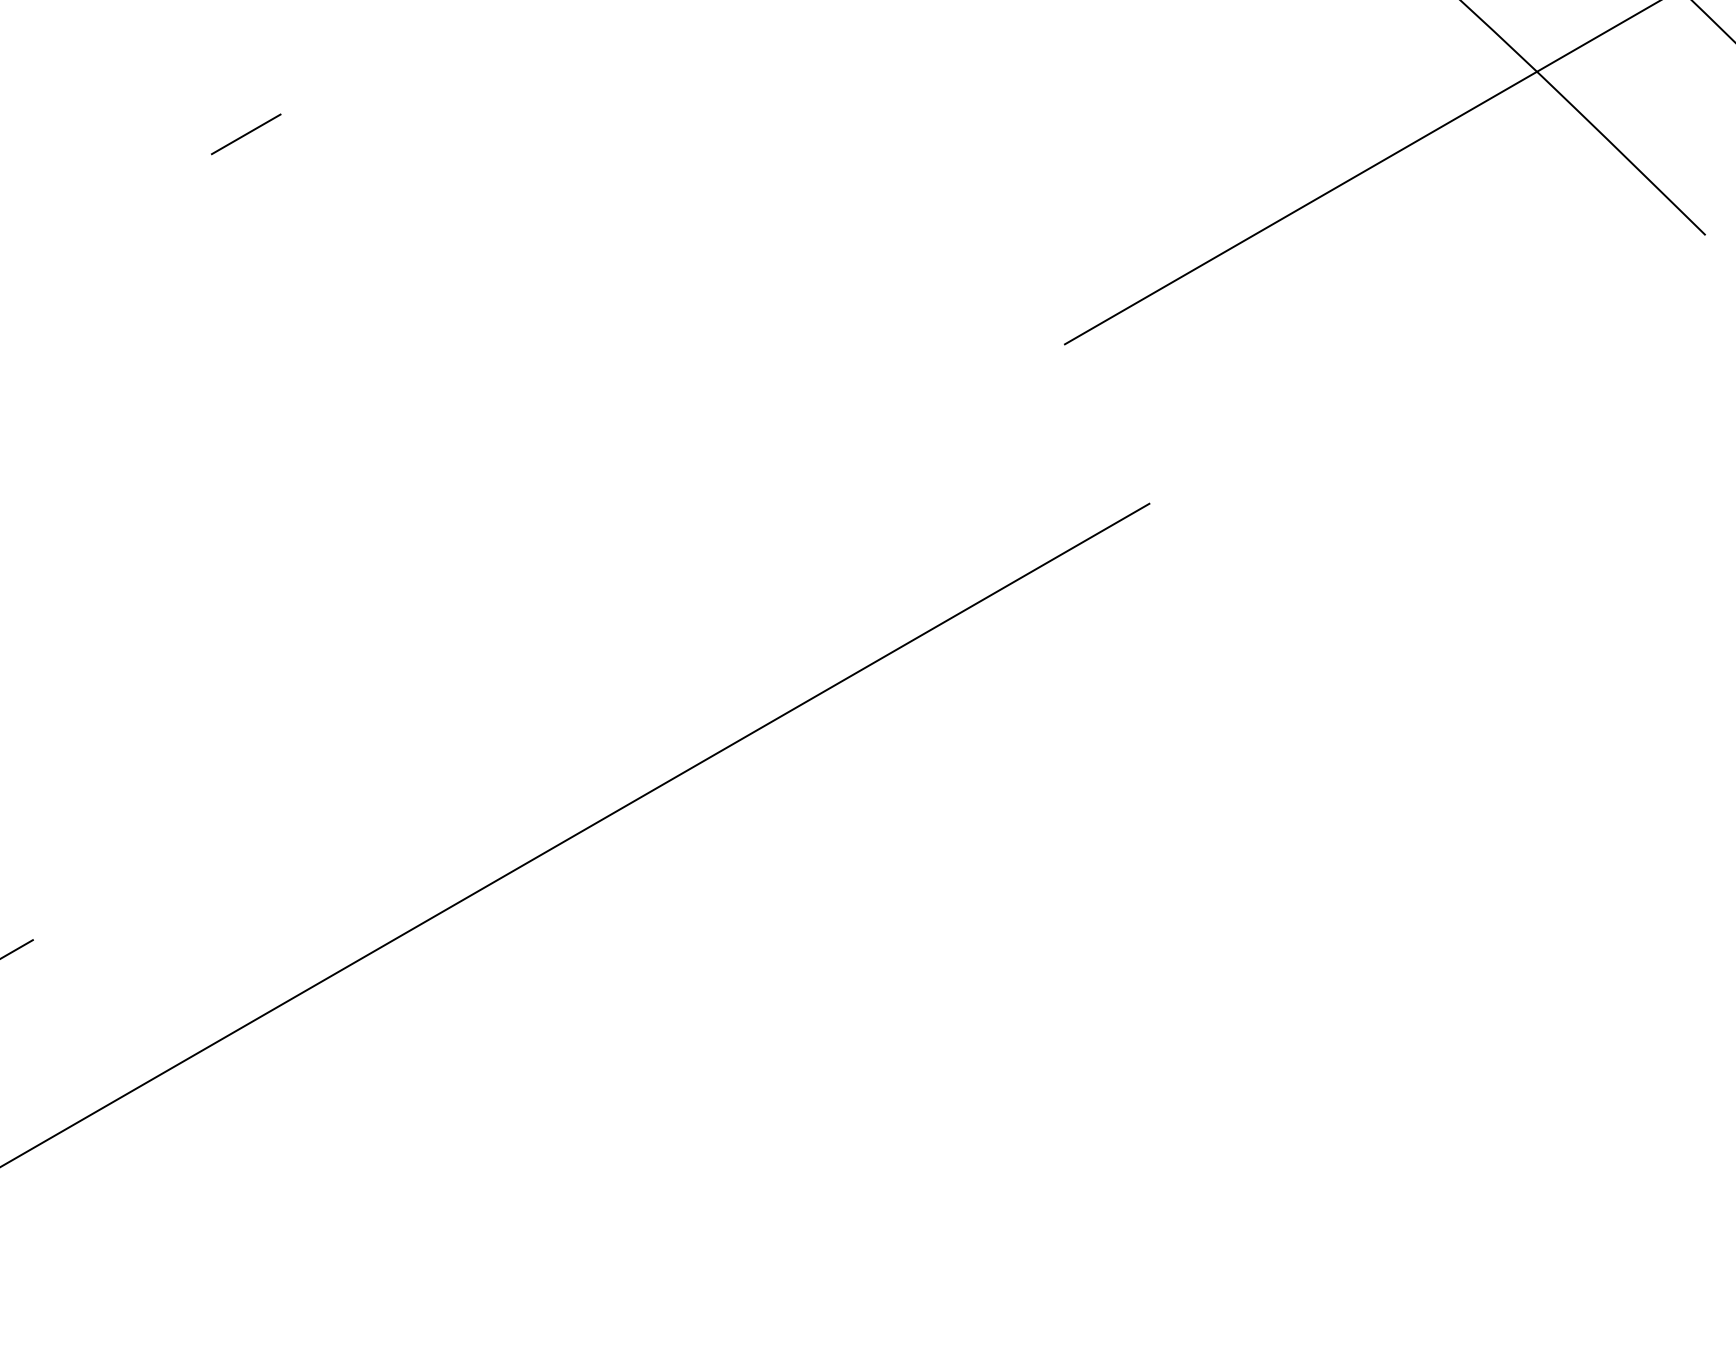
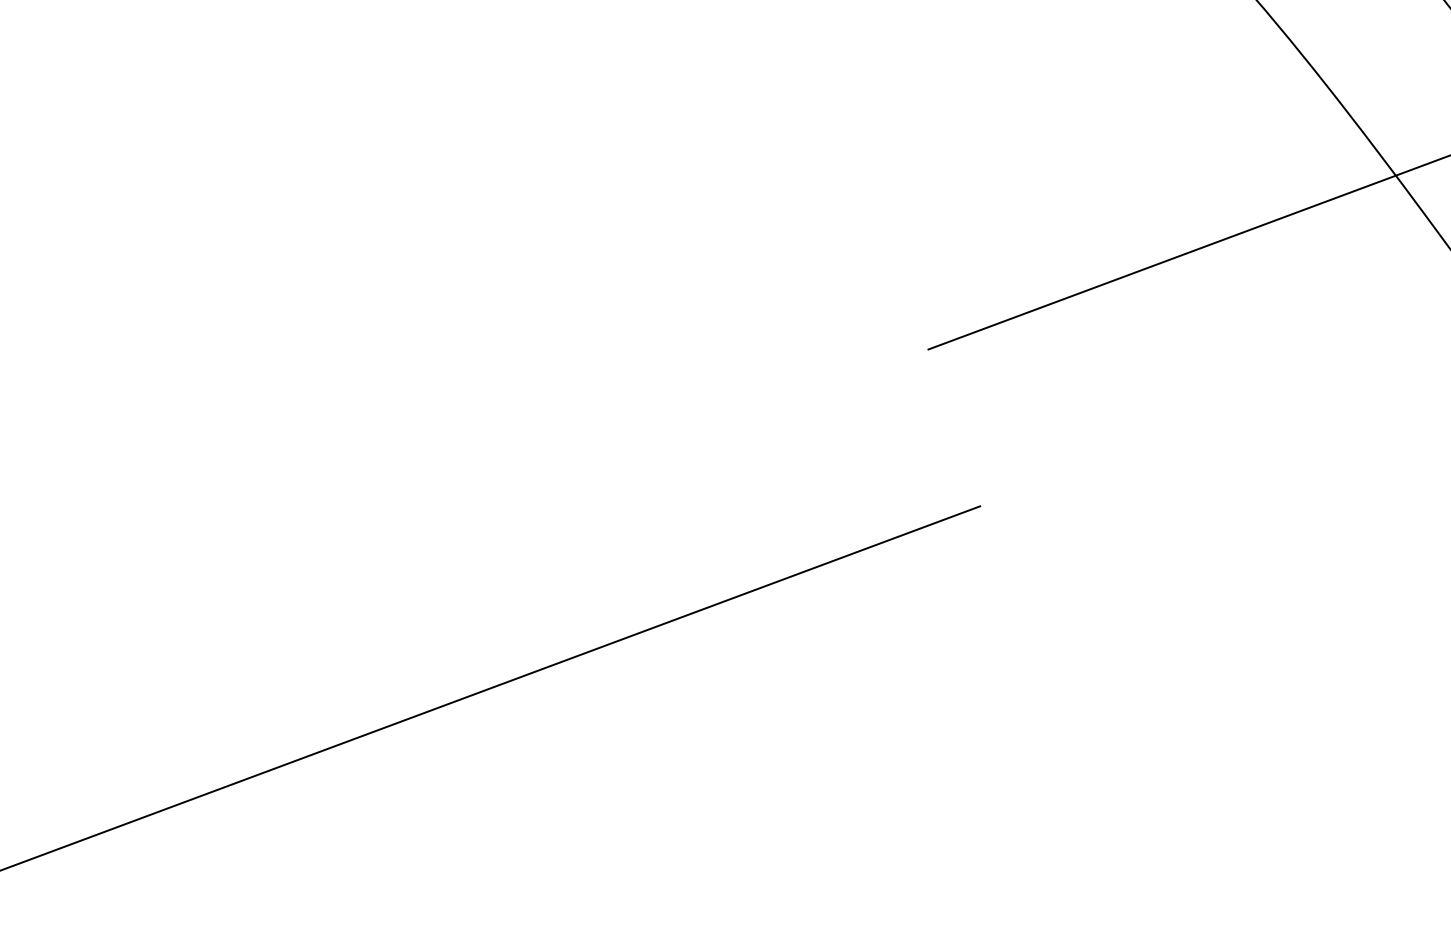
line: (245, 134) -> (221, 35), removed

